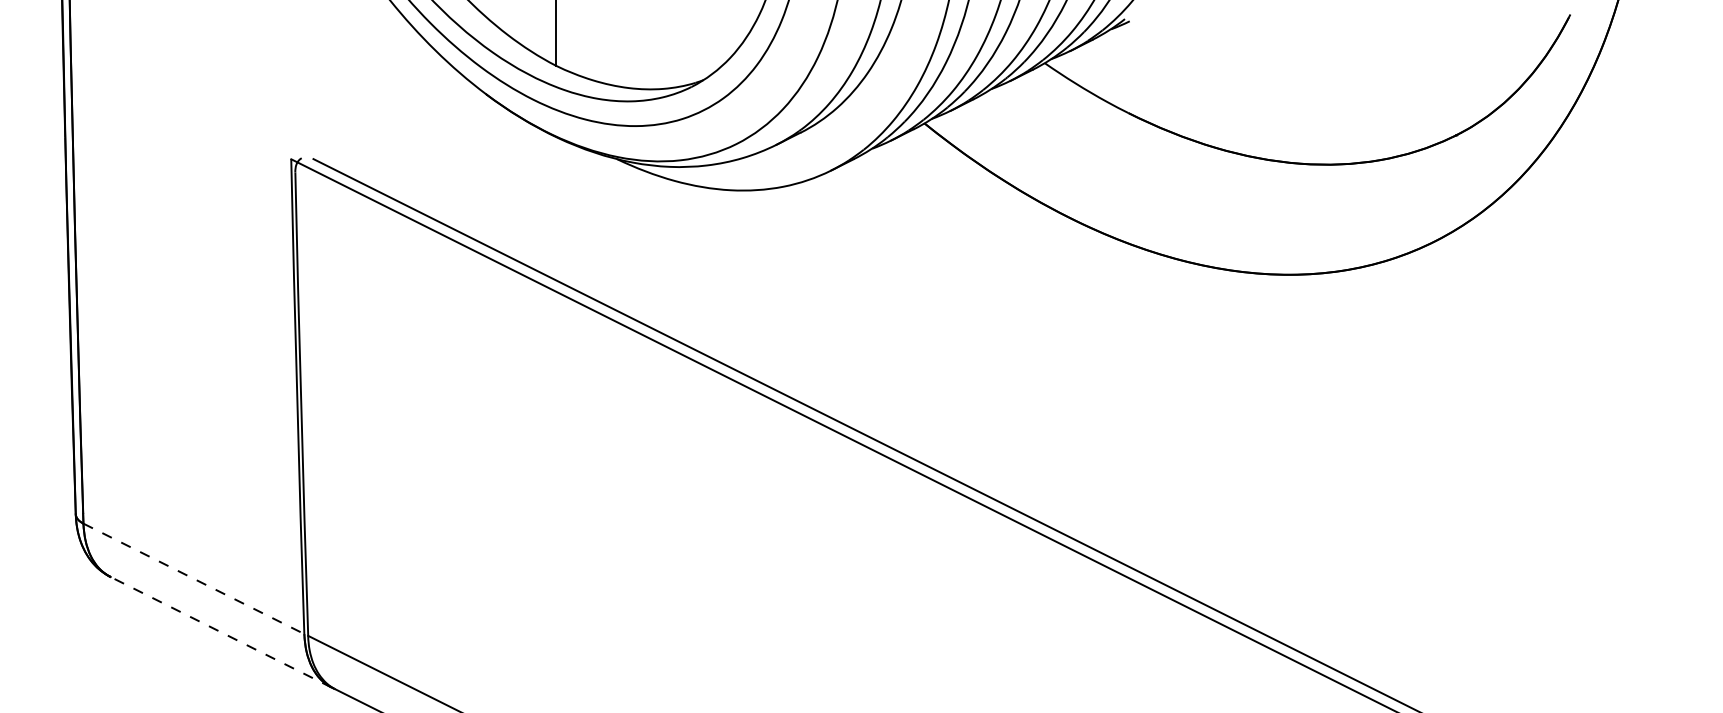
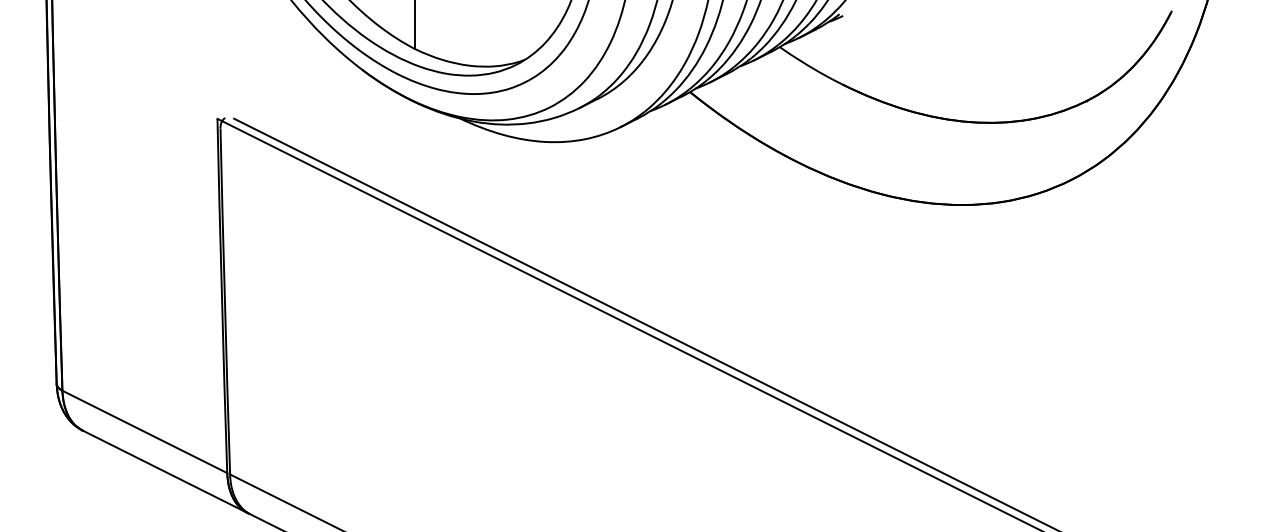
line: (194, 579) -> (145, 432), dashed -> solid
line: (220, 631) -> (164, 471), dashed -> solid

